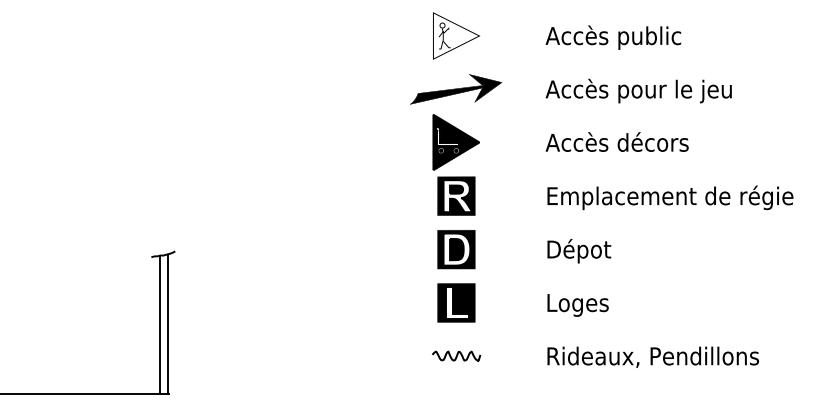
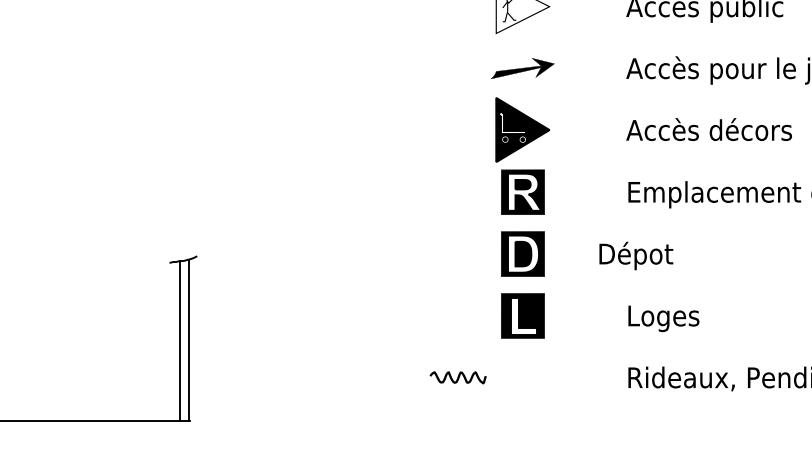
part: (456, 89) -> (522, 68), size x0.6
text: (579, 251) -> (636, 256), moved
curve: (456, 355) -> (458, 376), moved

